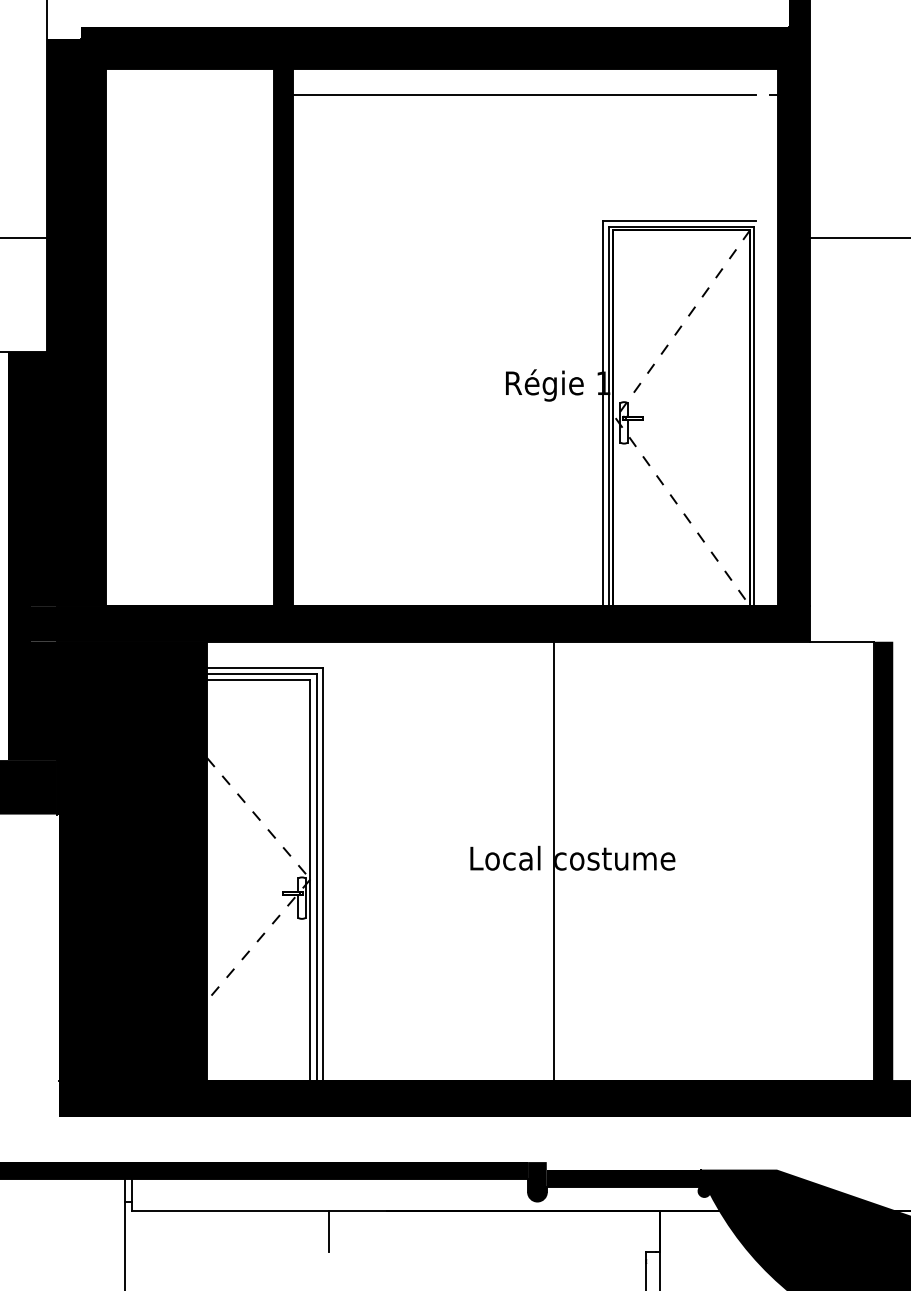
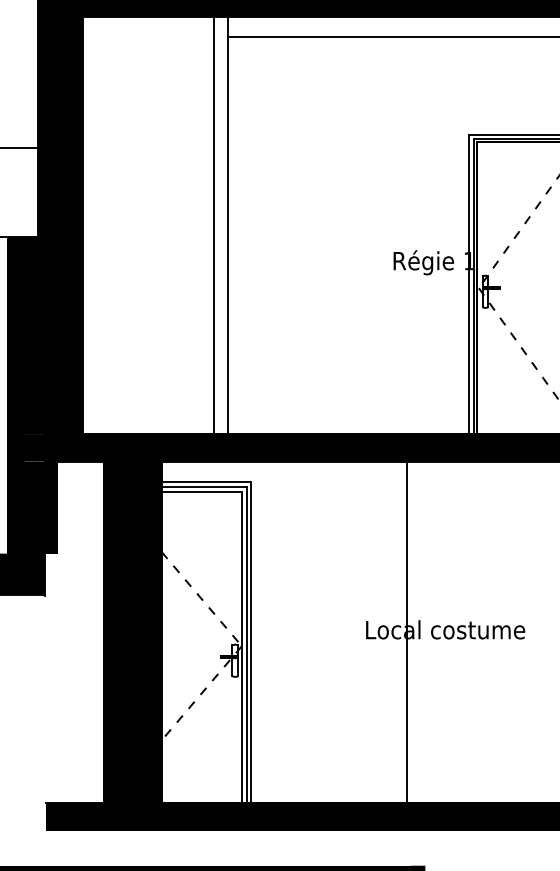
fill: (283, 337) -> (220, 225), removed
fill: (93, 861) -> (73, 632), removed
line: (554, 861) -> (407, 632), moved

